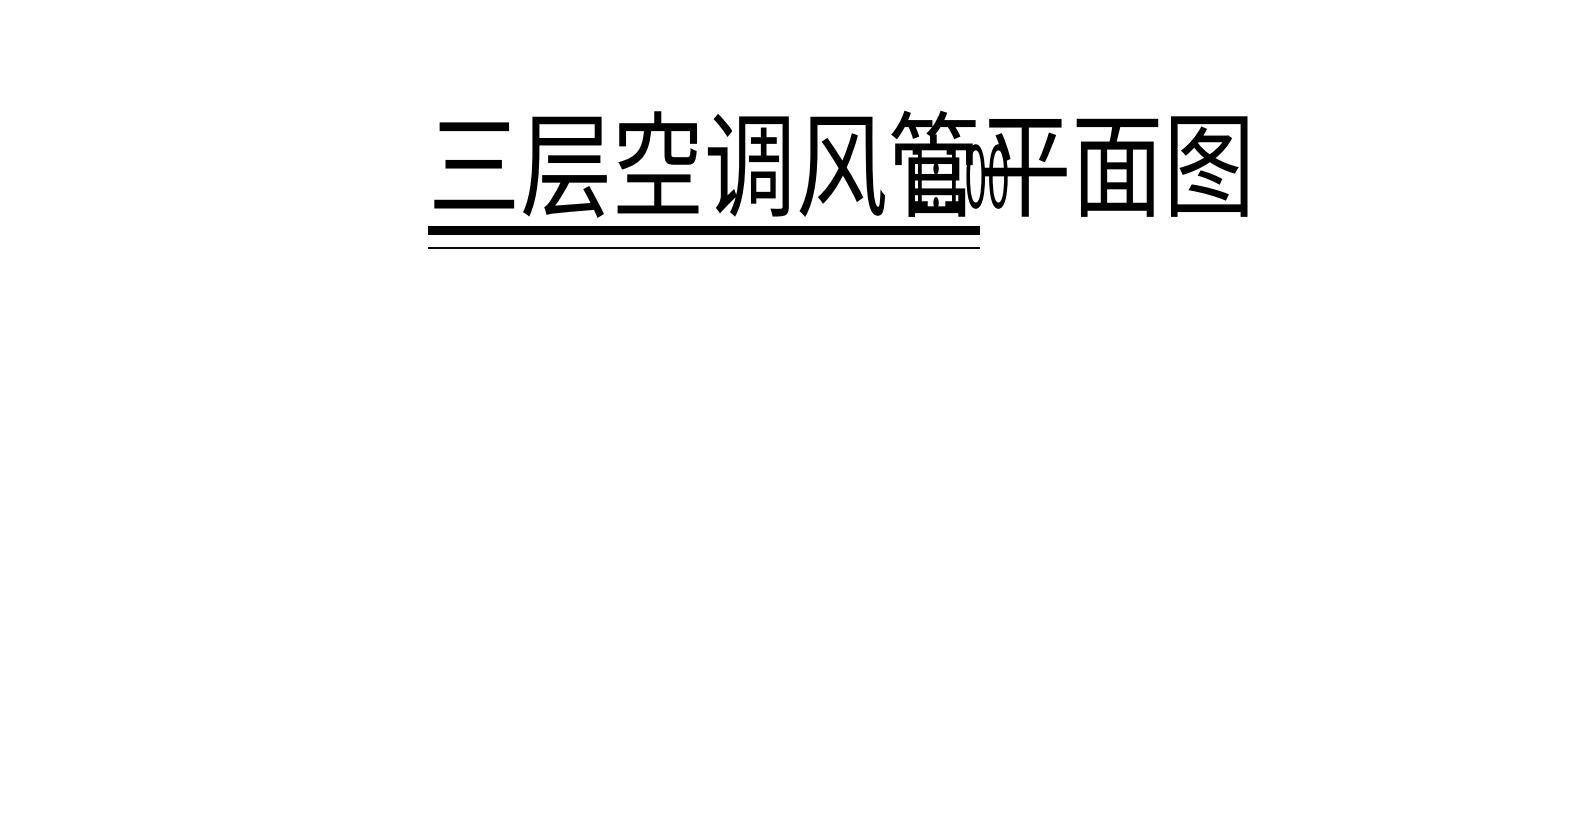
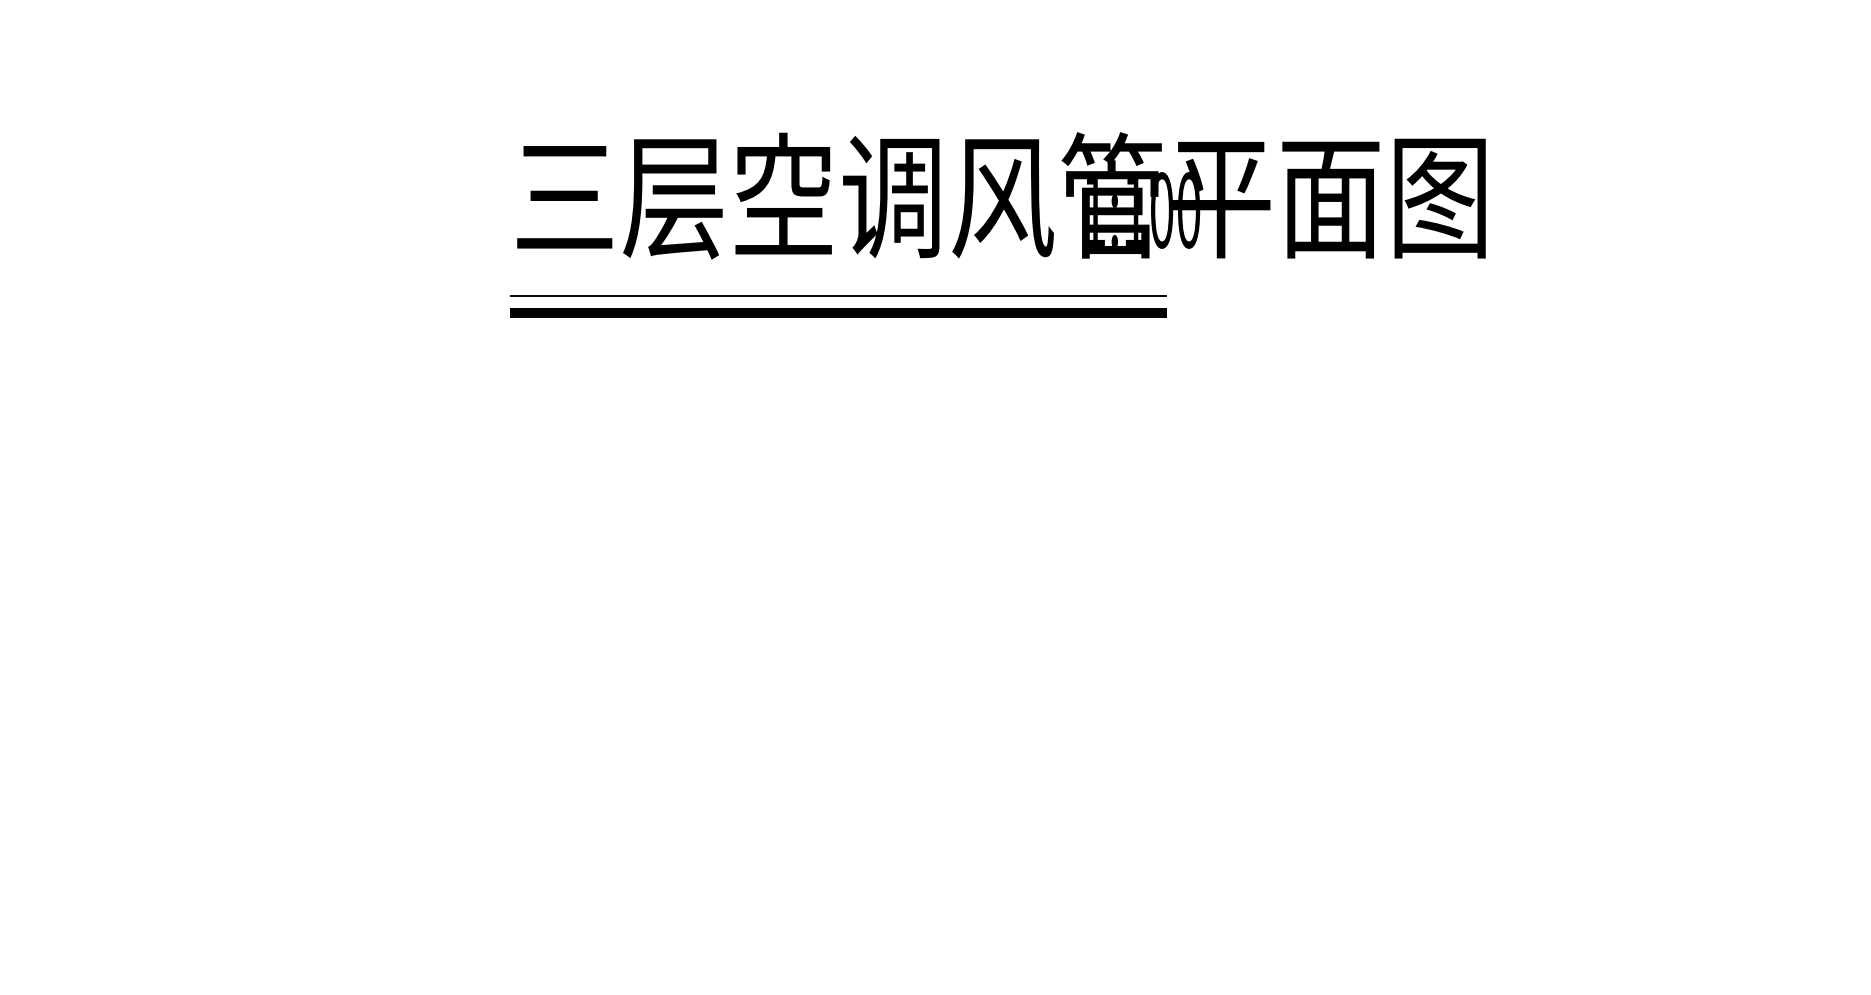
line: (704, 230) -> (838, 312), moved

